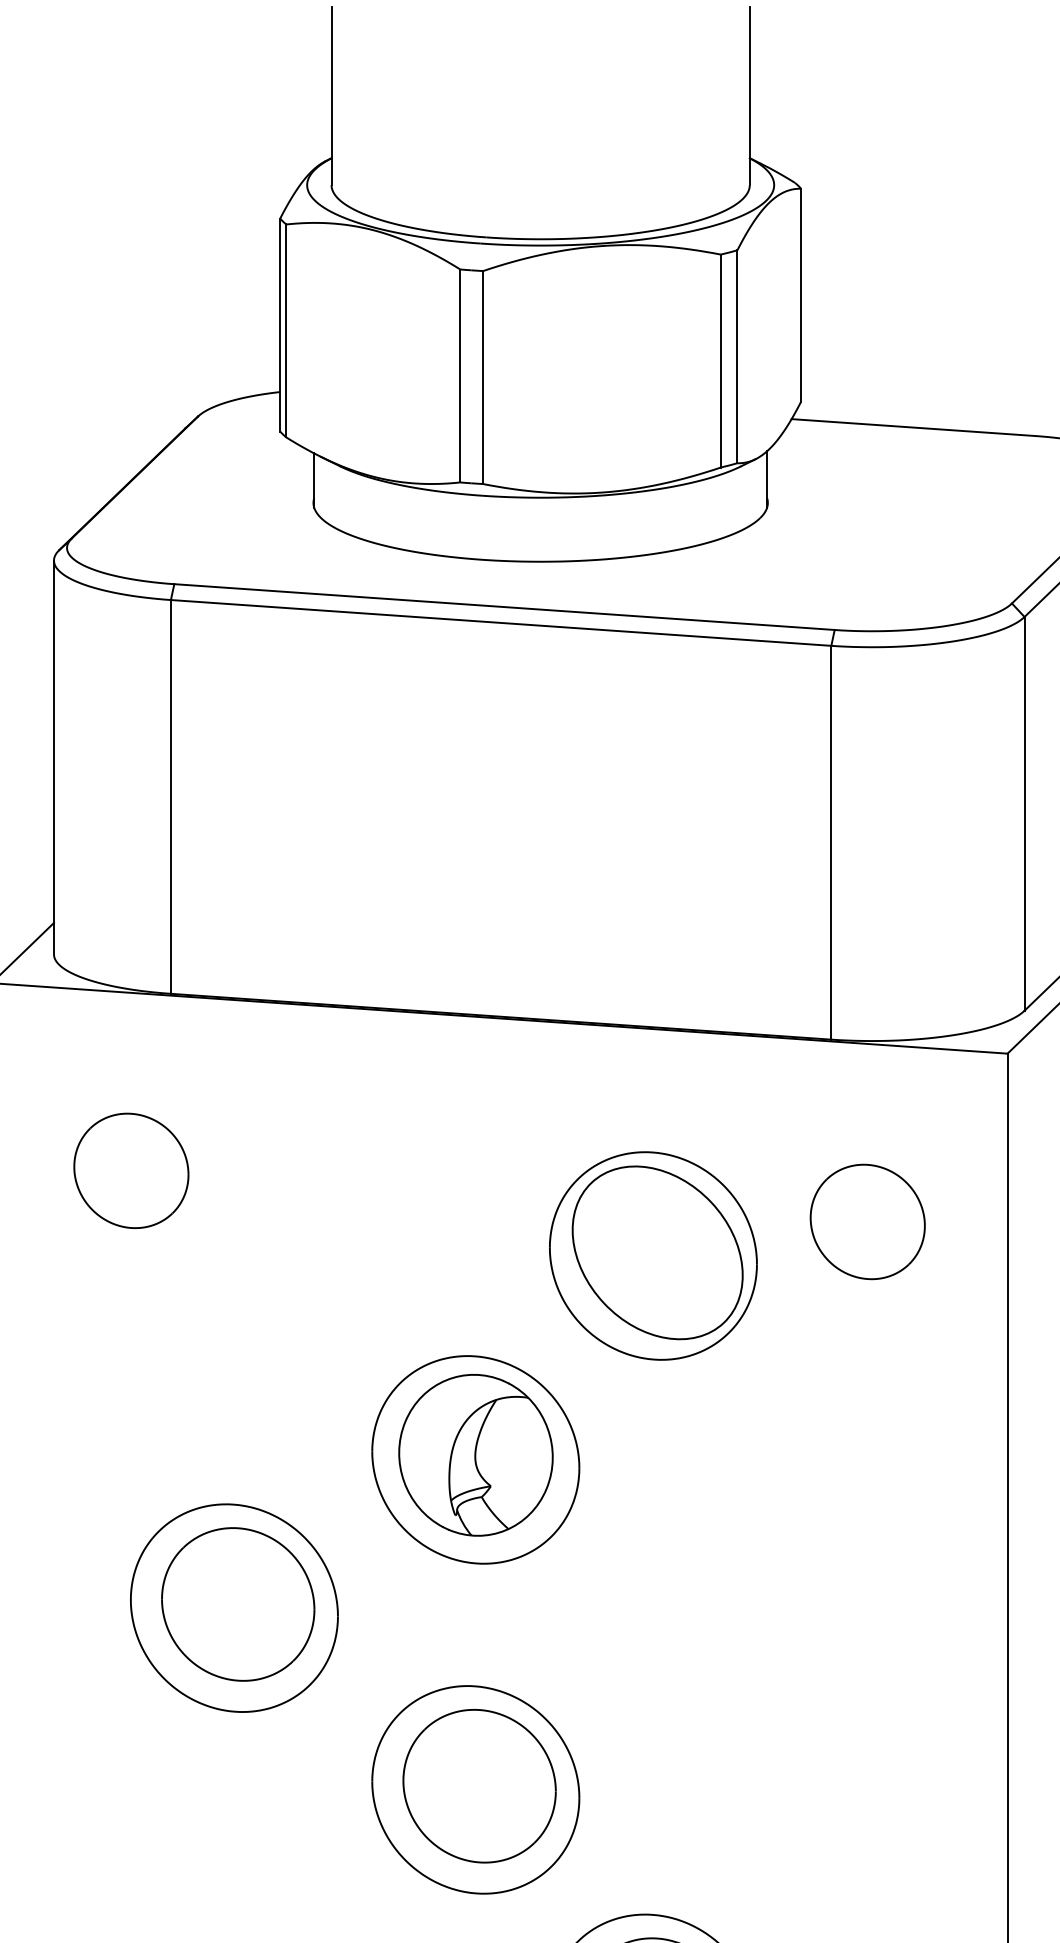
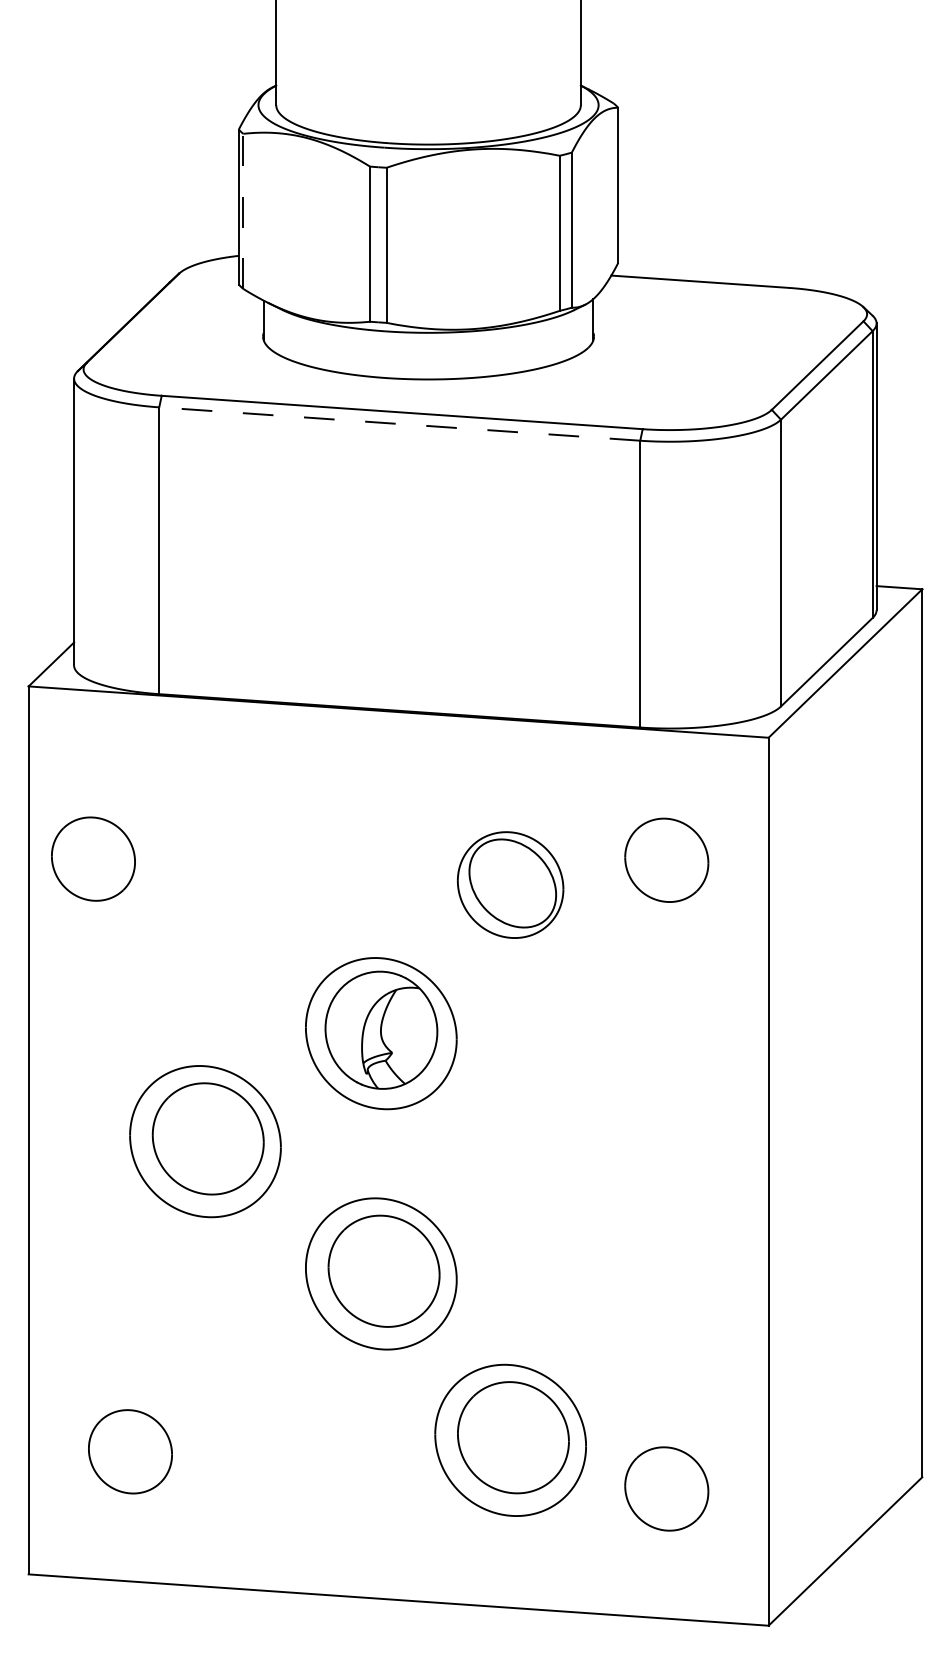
line: (286, 331) -> (243, 211), solid -> dashed
line: (500, 623) -> (399, 424), solid -> dashed
part: (131, 1170) -> (93, 858), moved
part: (653, 1255) -> (510, 884), size x0.7

